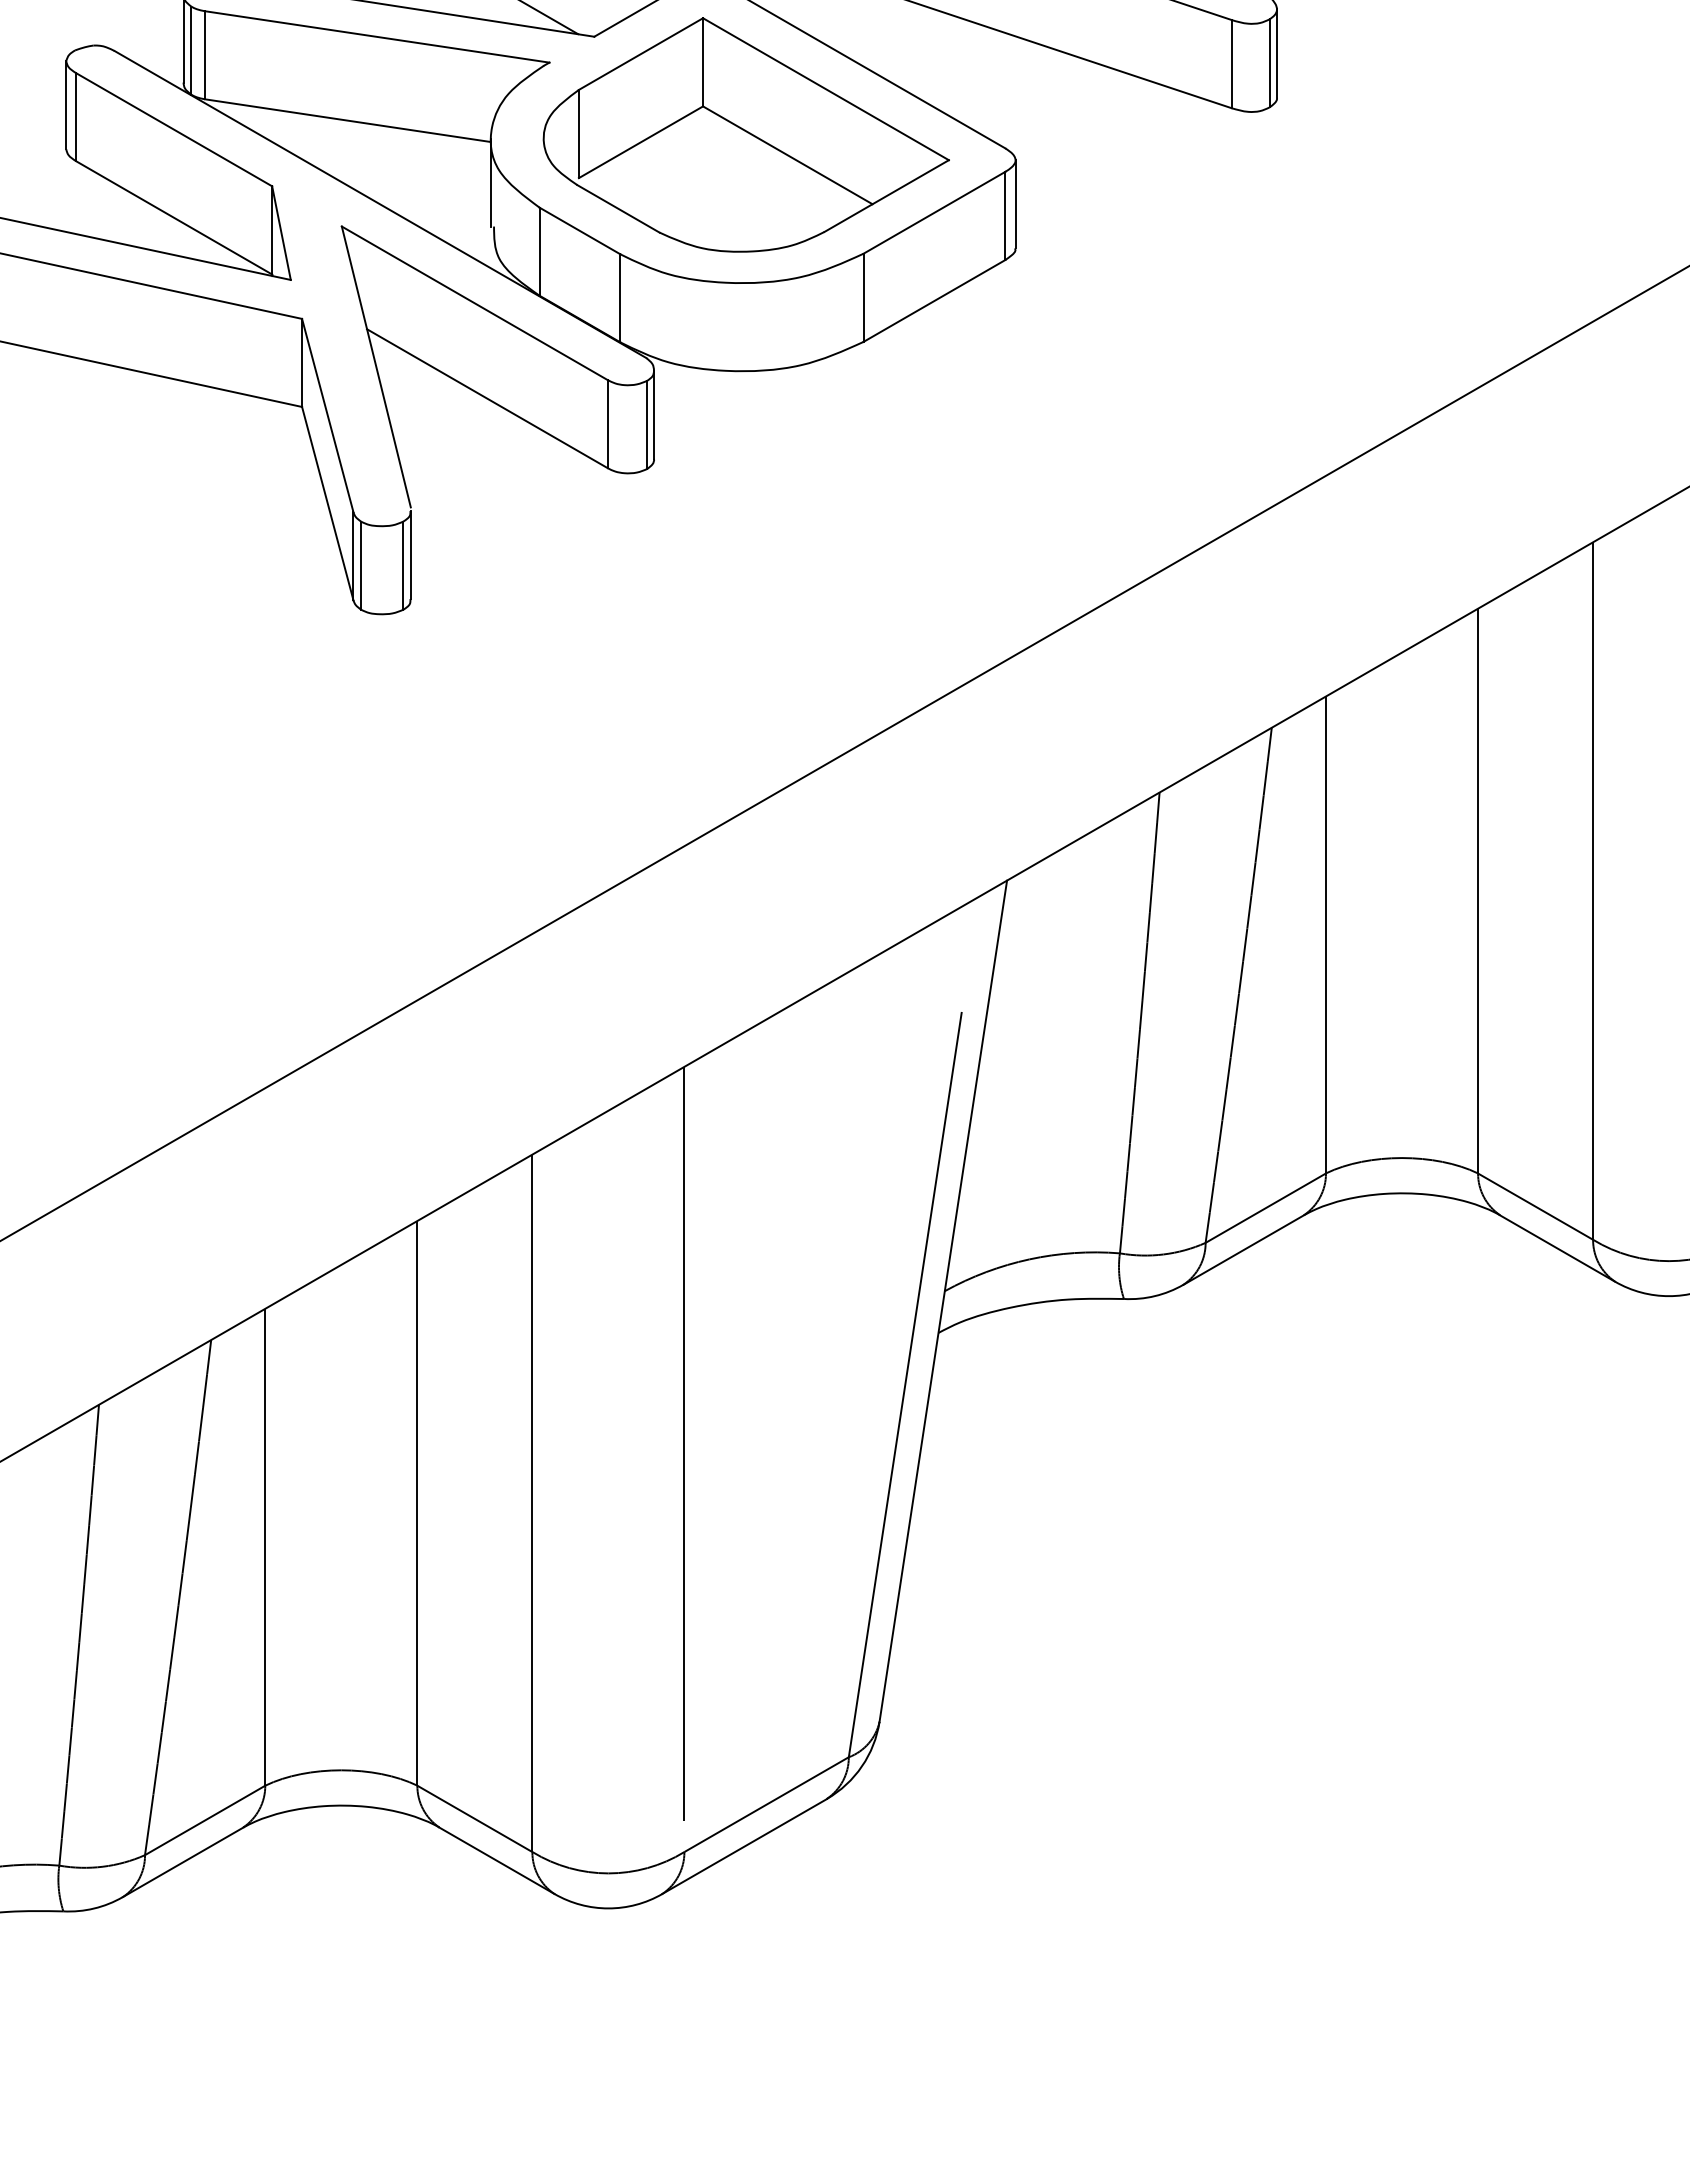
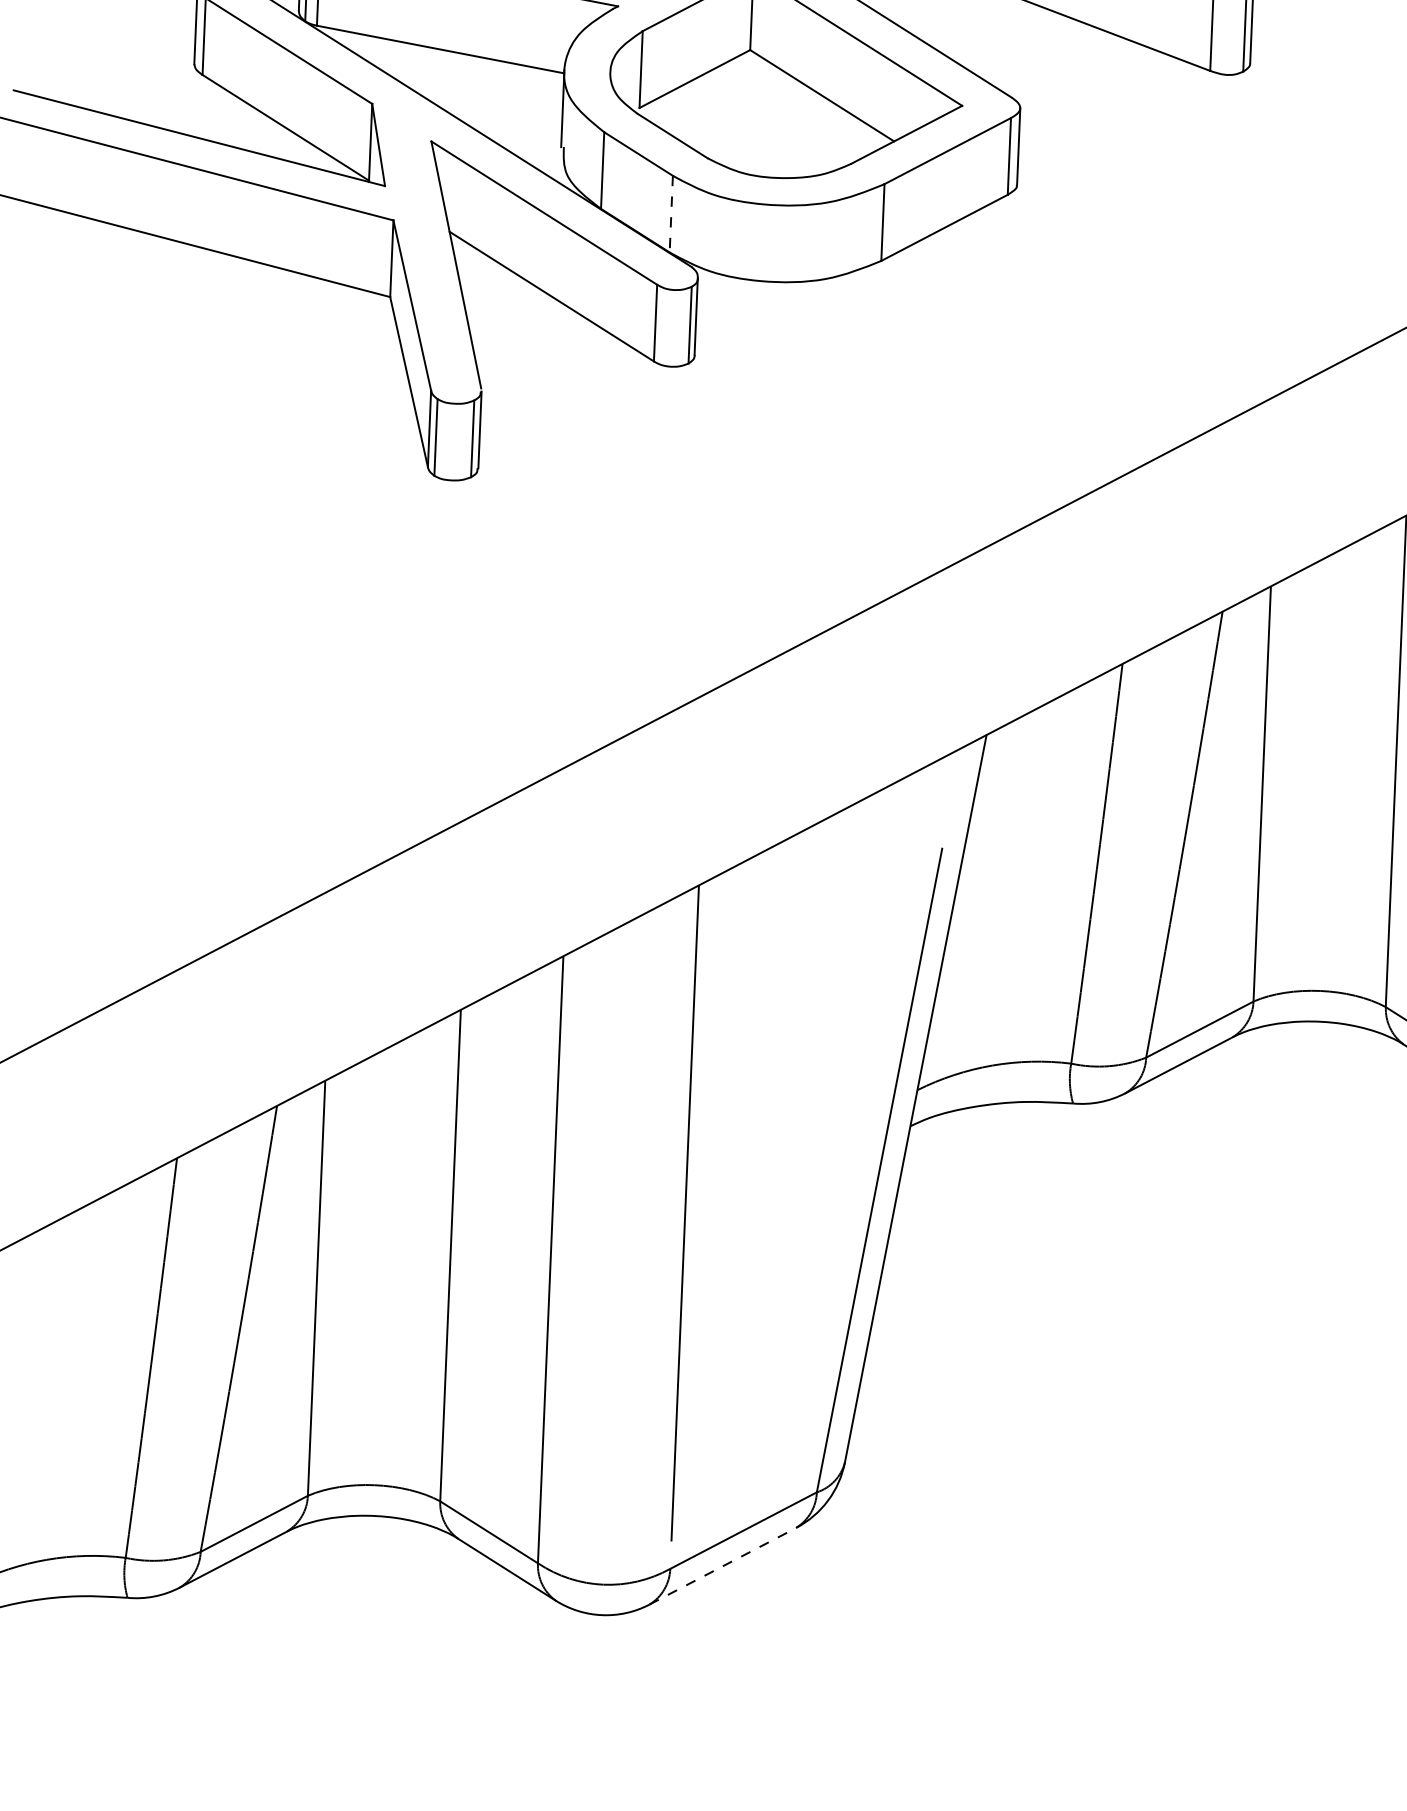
line: (620, 298) -> (671, 214), solid -> dashed
line: (744, 1846) -> (722, 1566), solid -> dashed

